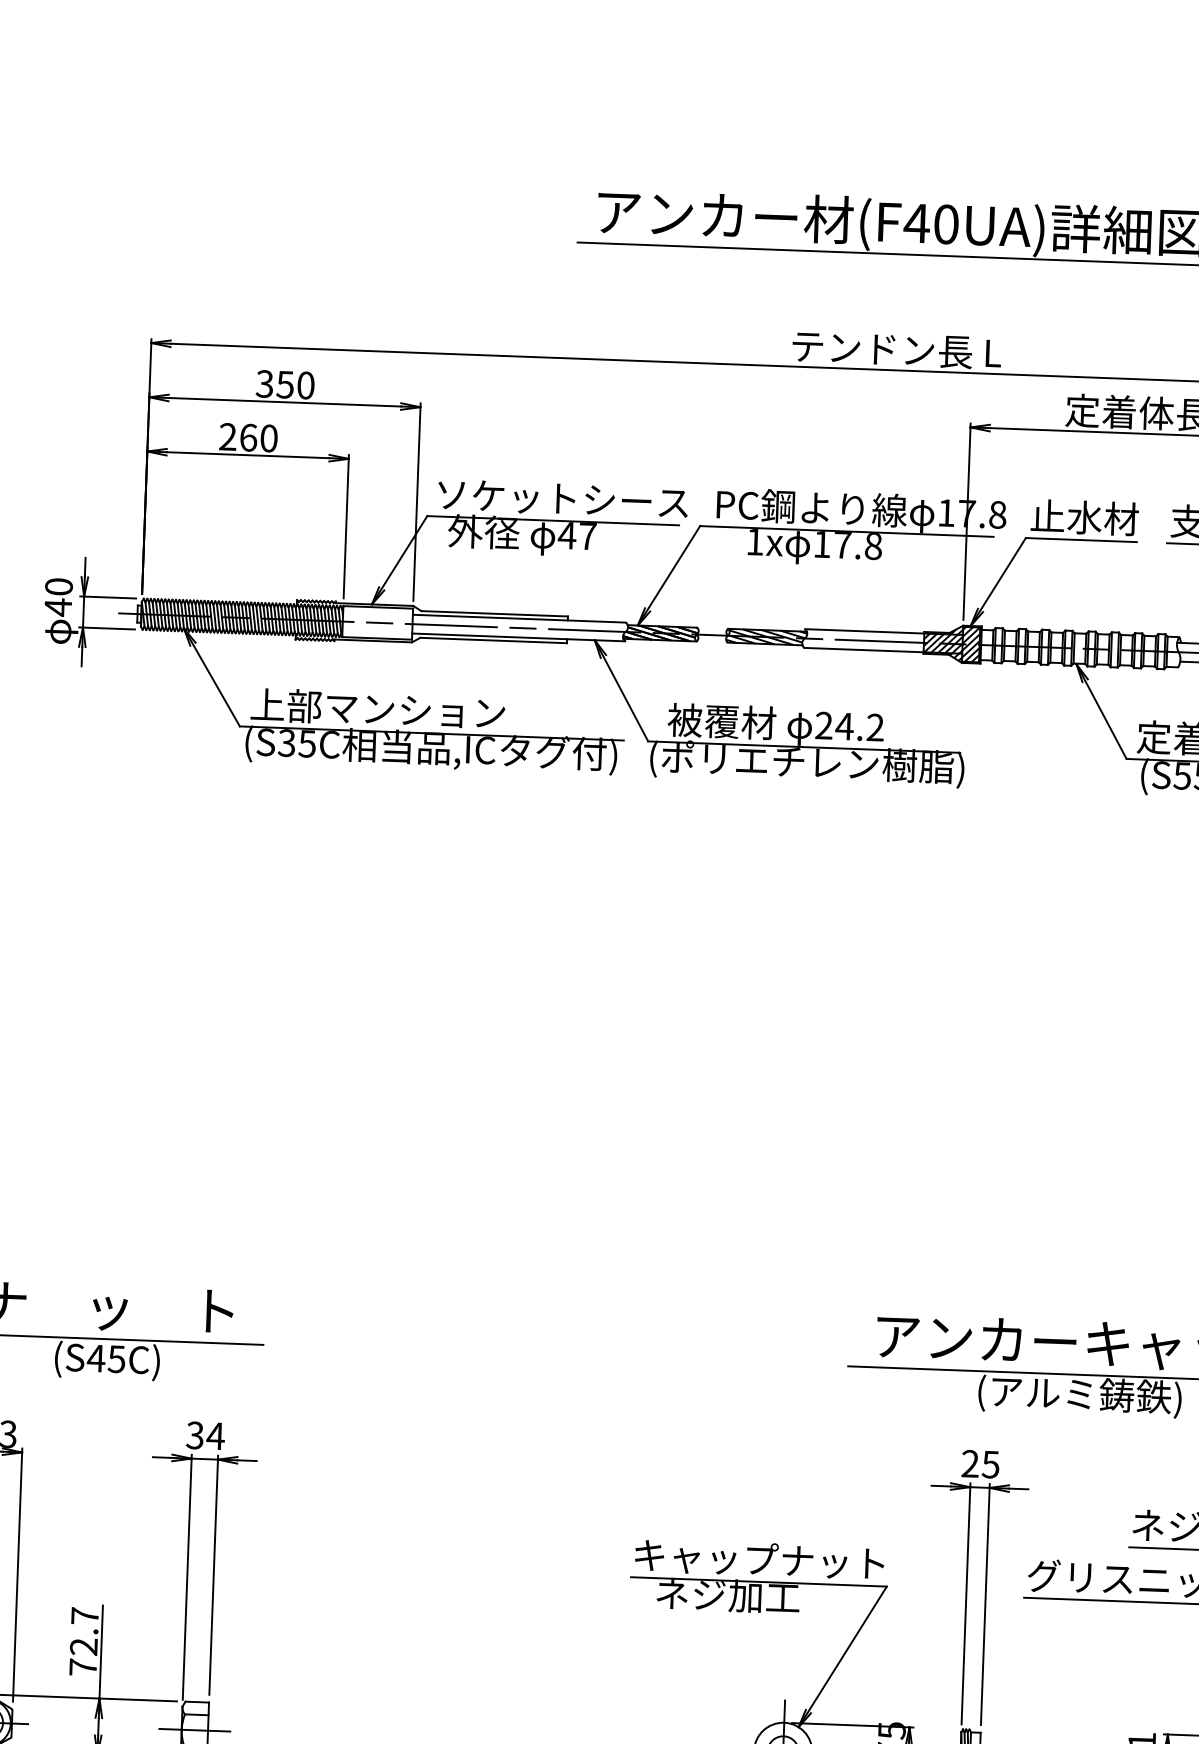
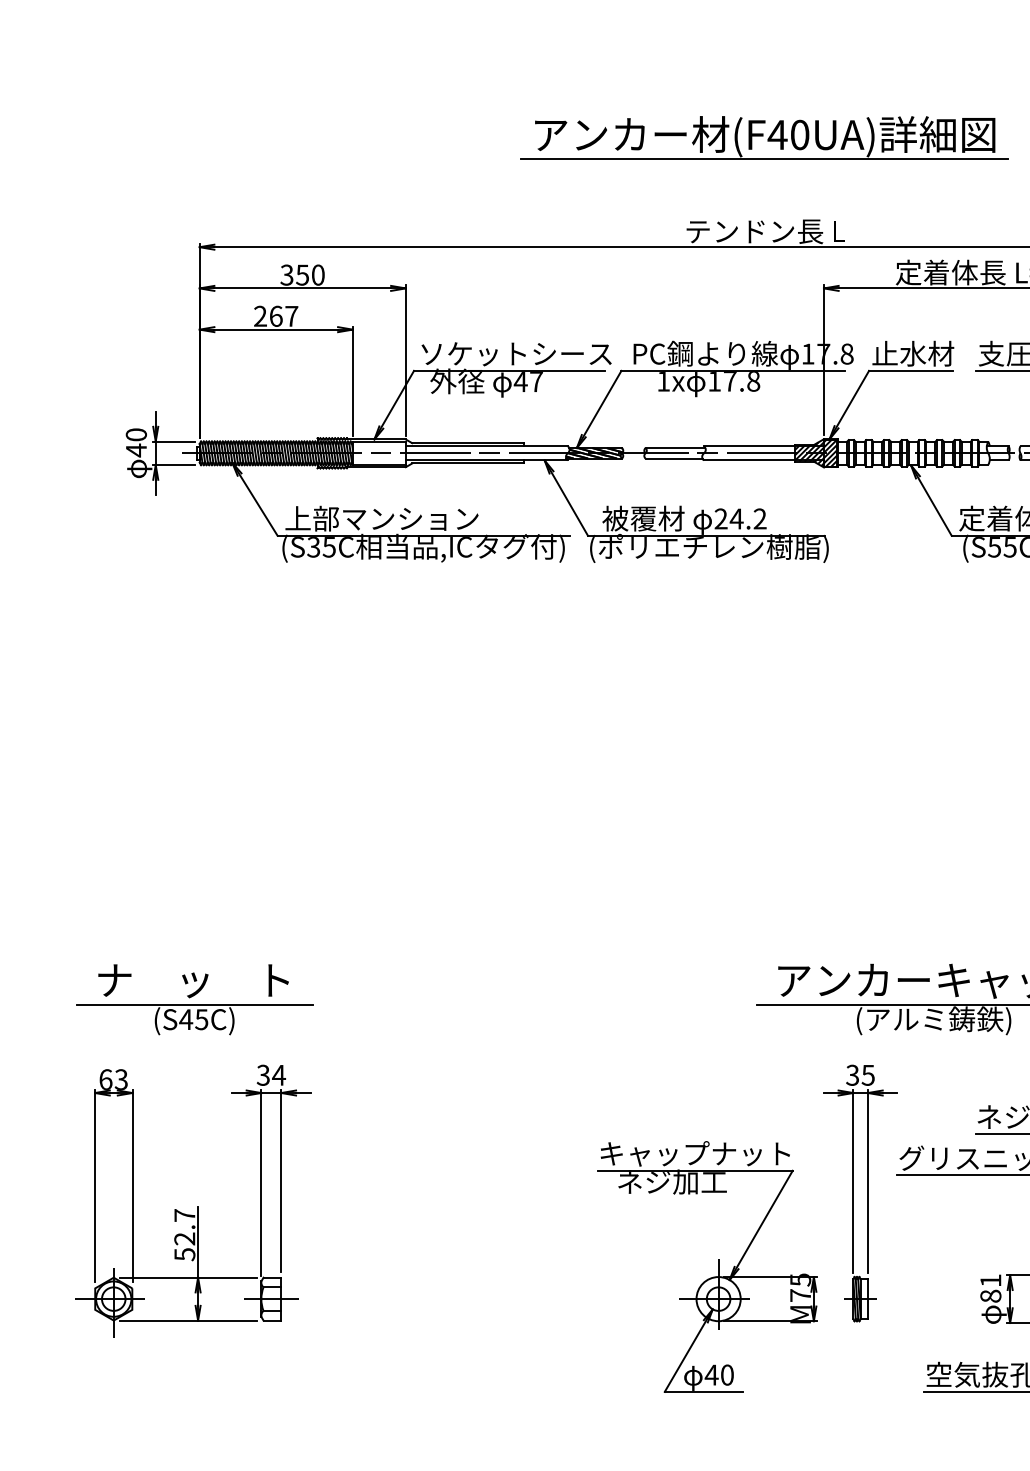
text: (268, 437) -> (291, 315), 260 -> 267
hatch: (765, 637) -> (674, 453), removed
text: (970, 1464) -> (852, 1075), 25 -> 35
text: (82, 1667) -> (184, 1254), 72.7 -> 52.7

